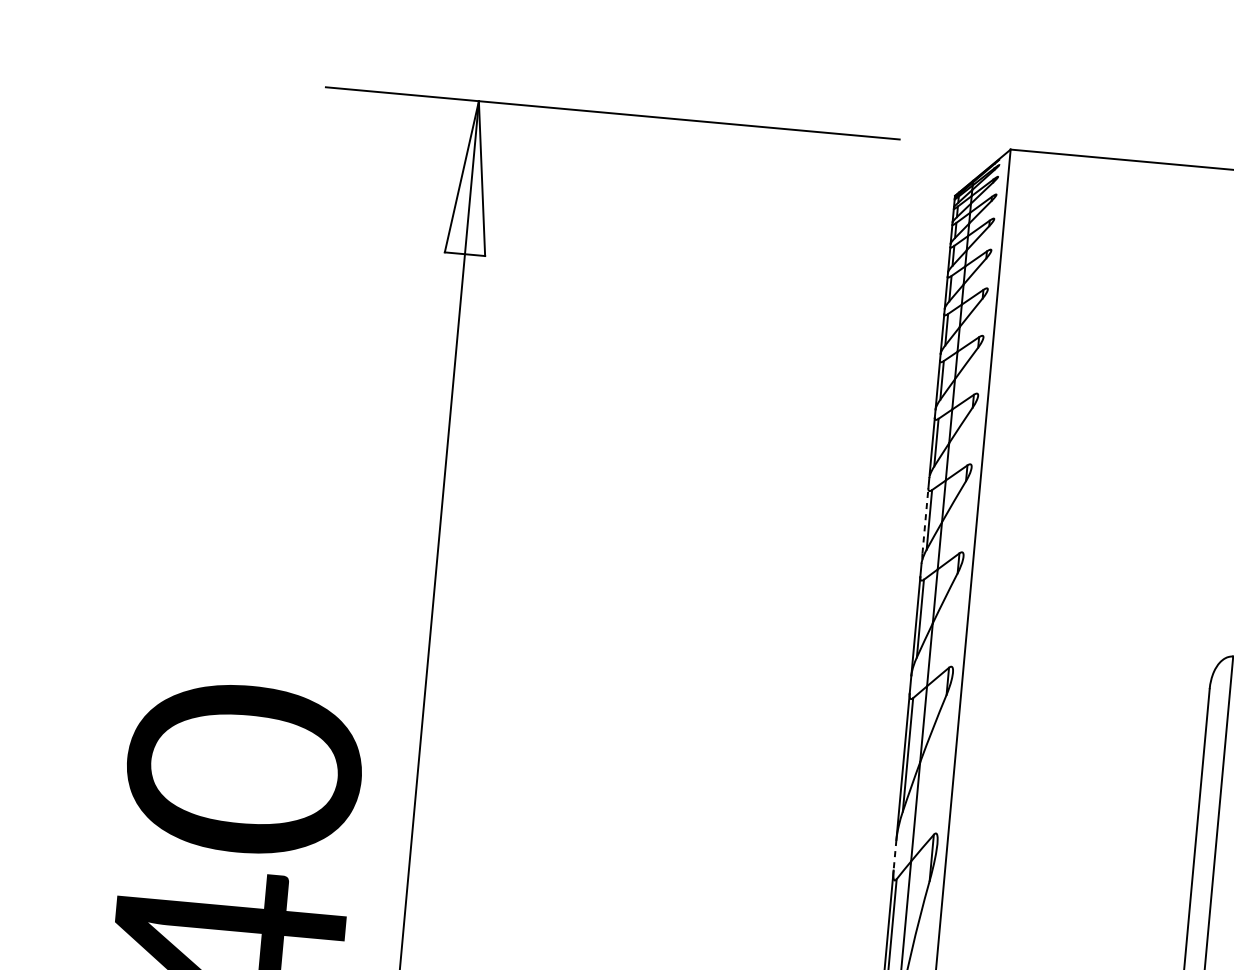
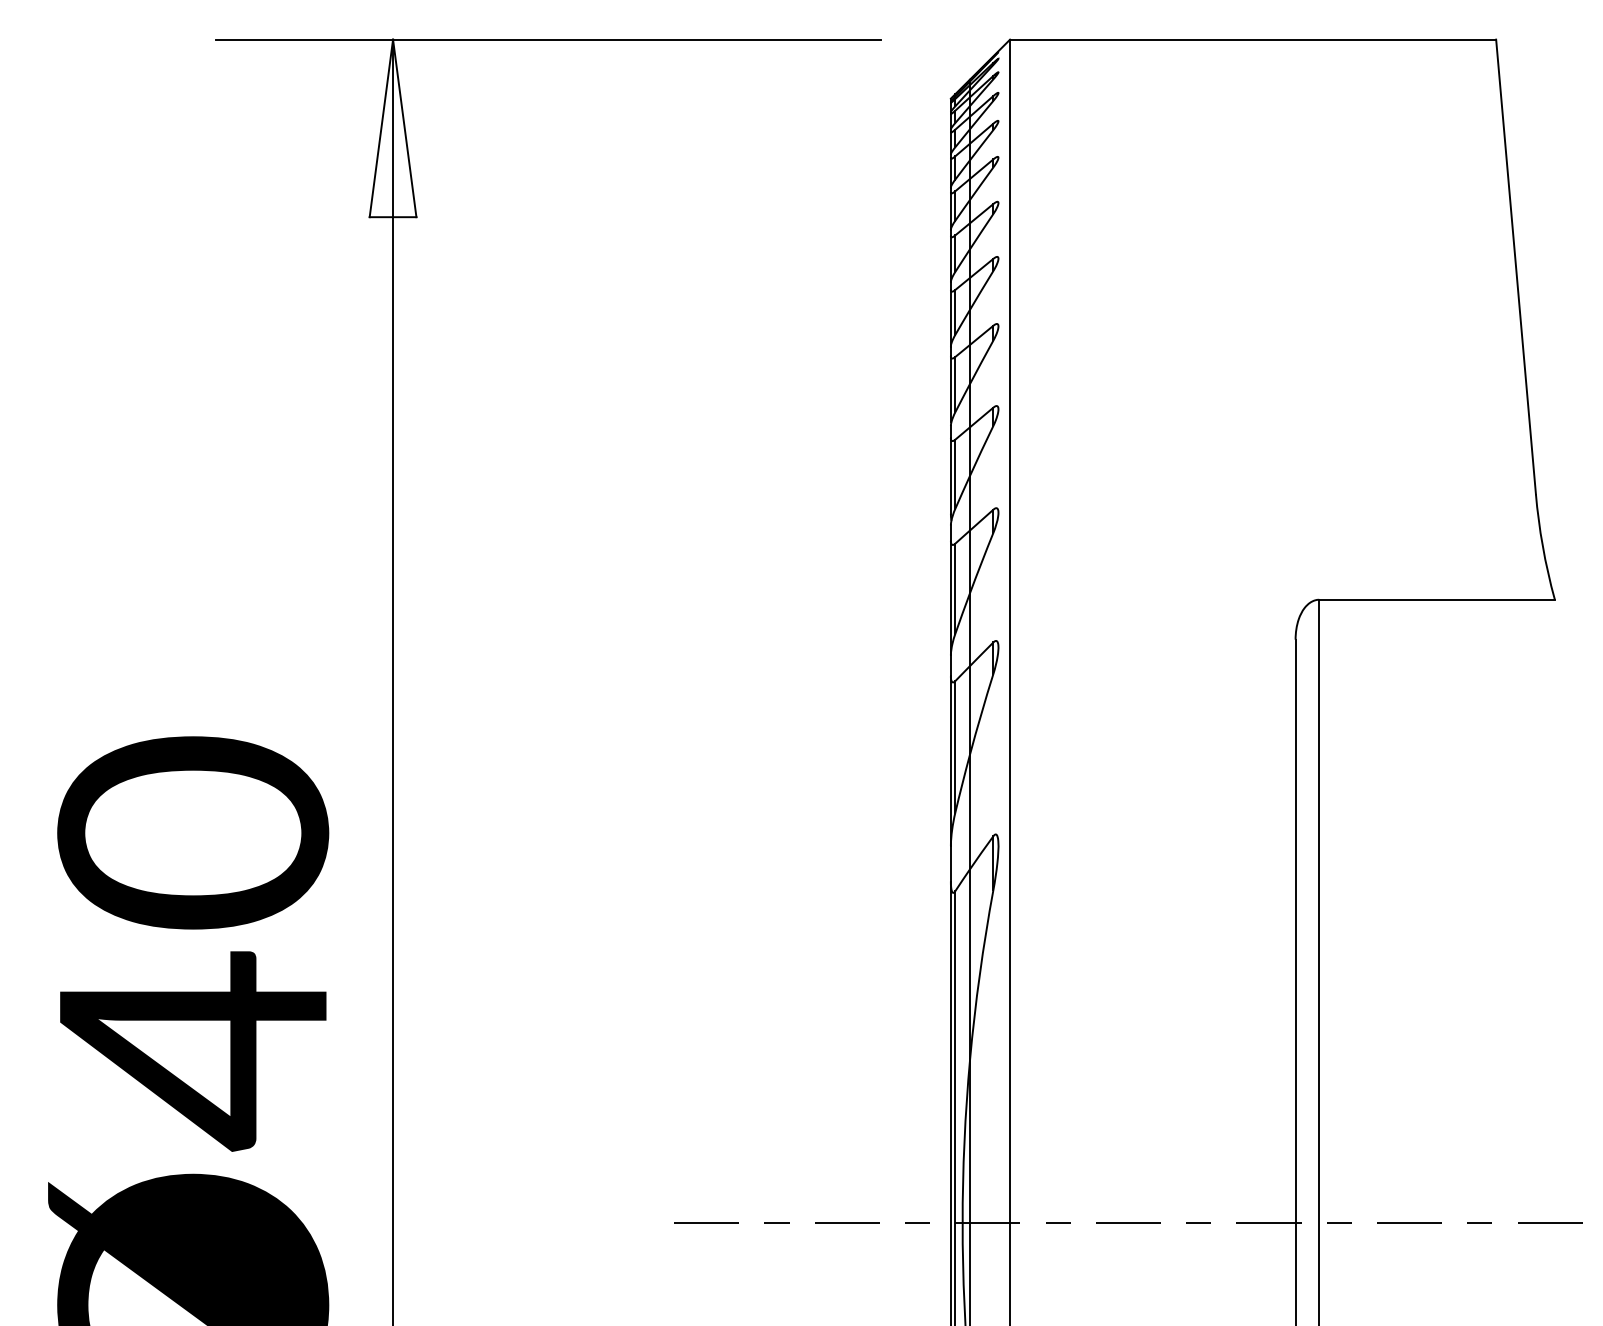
line: (925, 520) -> (950, 475), dashed -> solid
line: (894, 854) -> (950, 863), dashed -> solid

